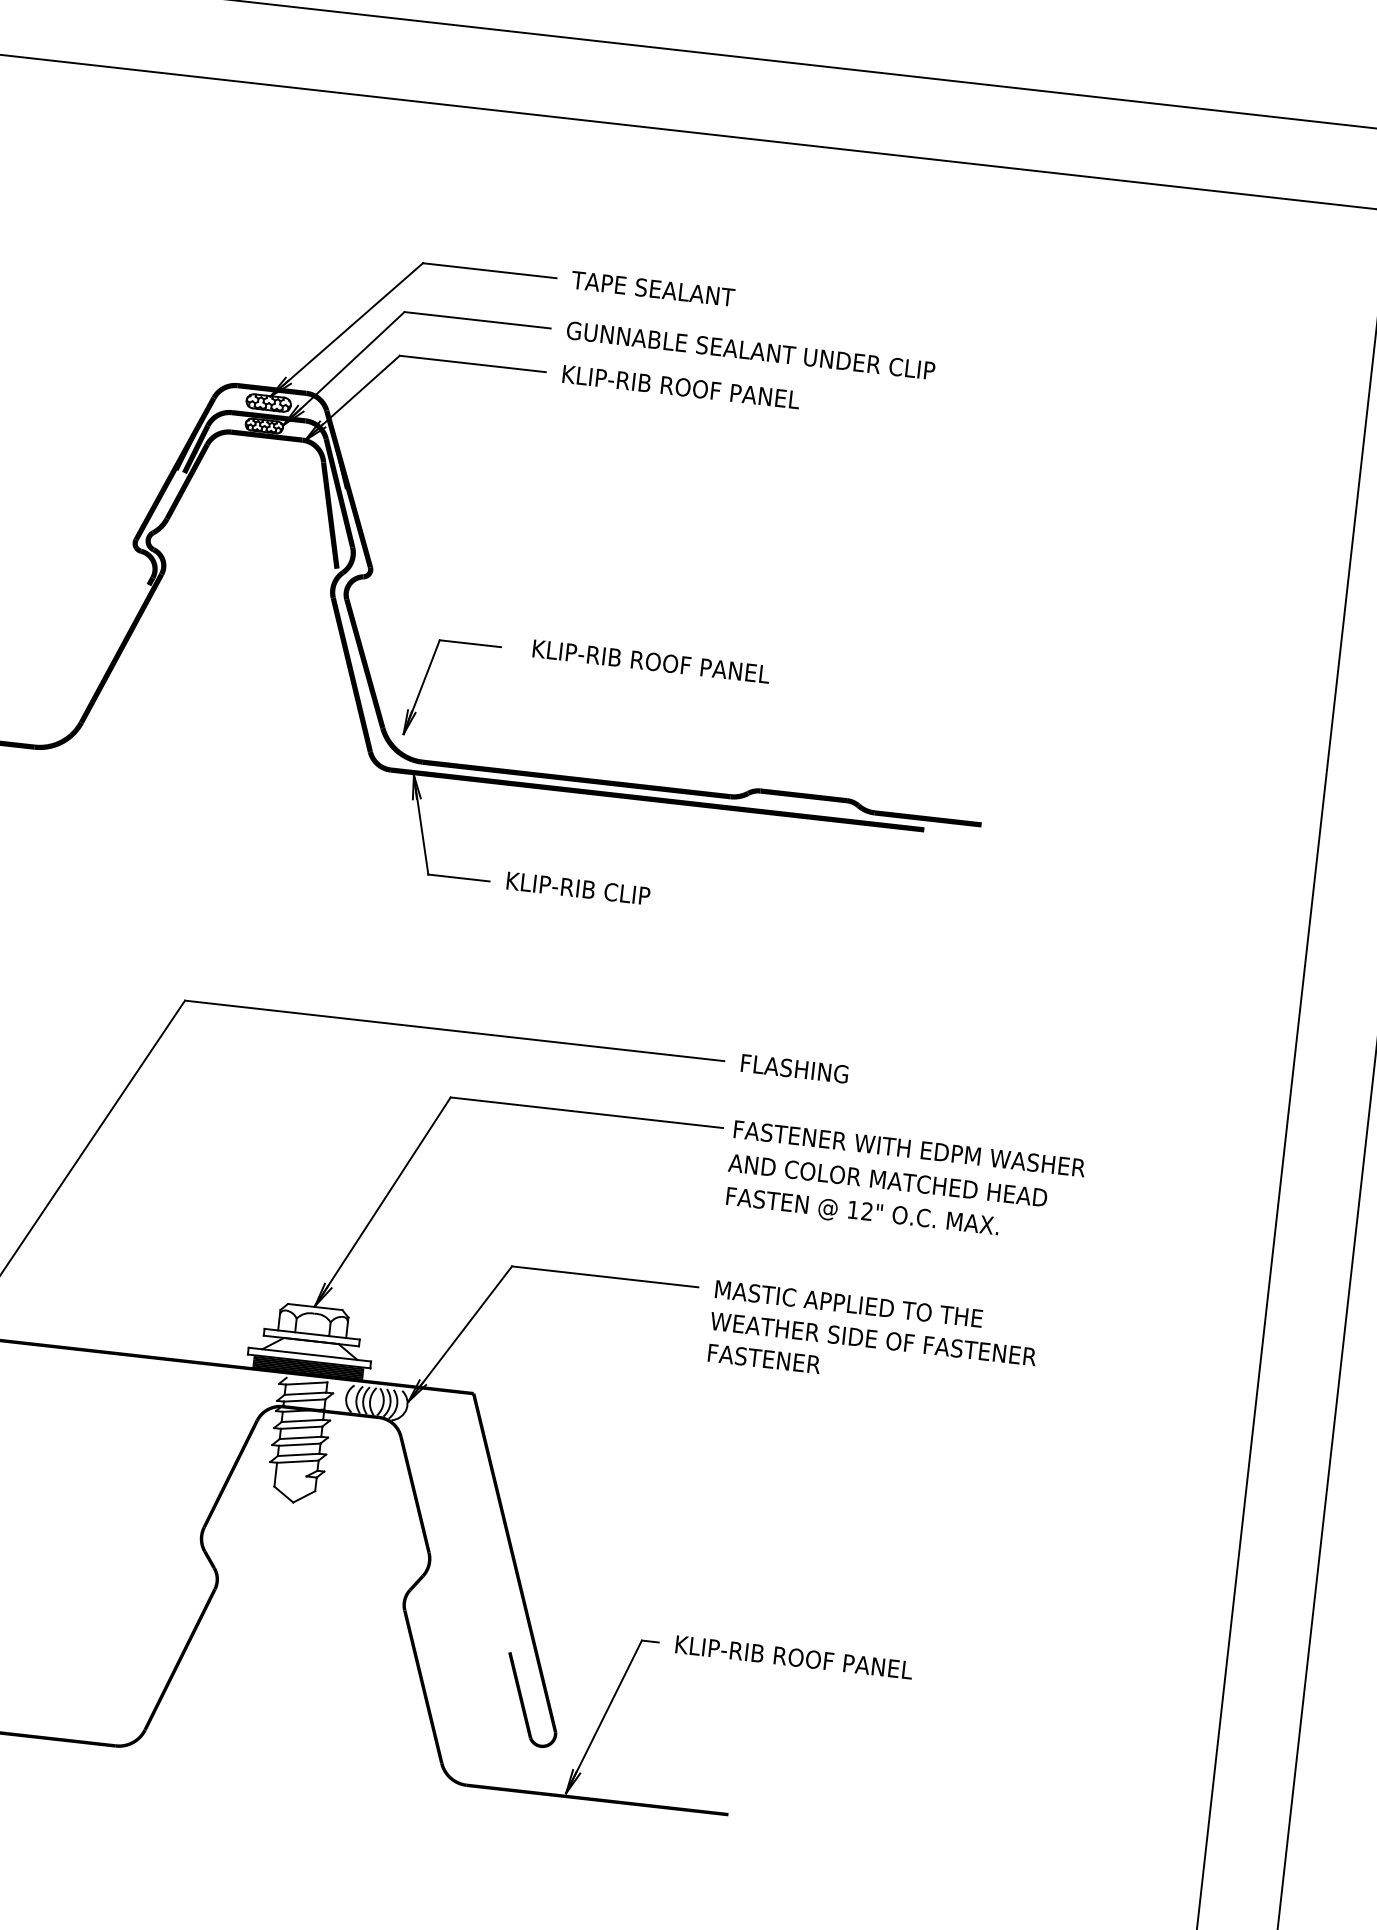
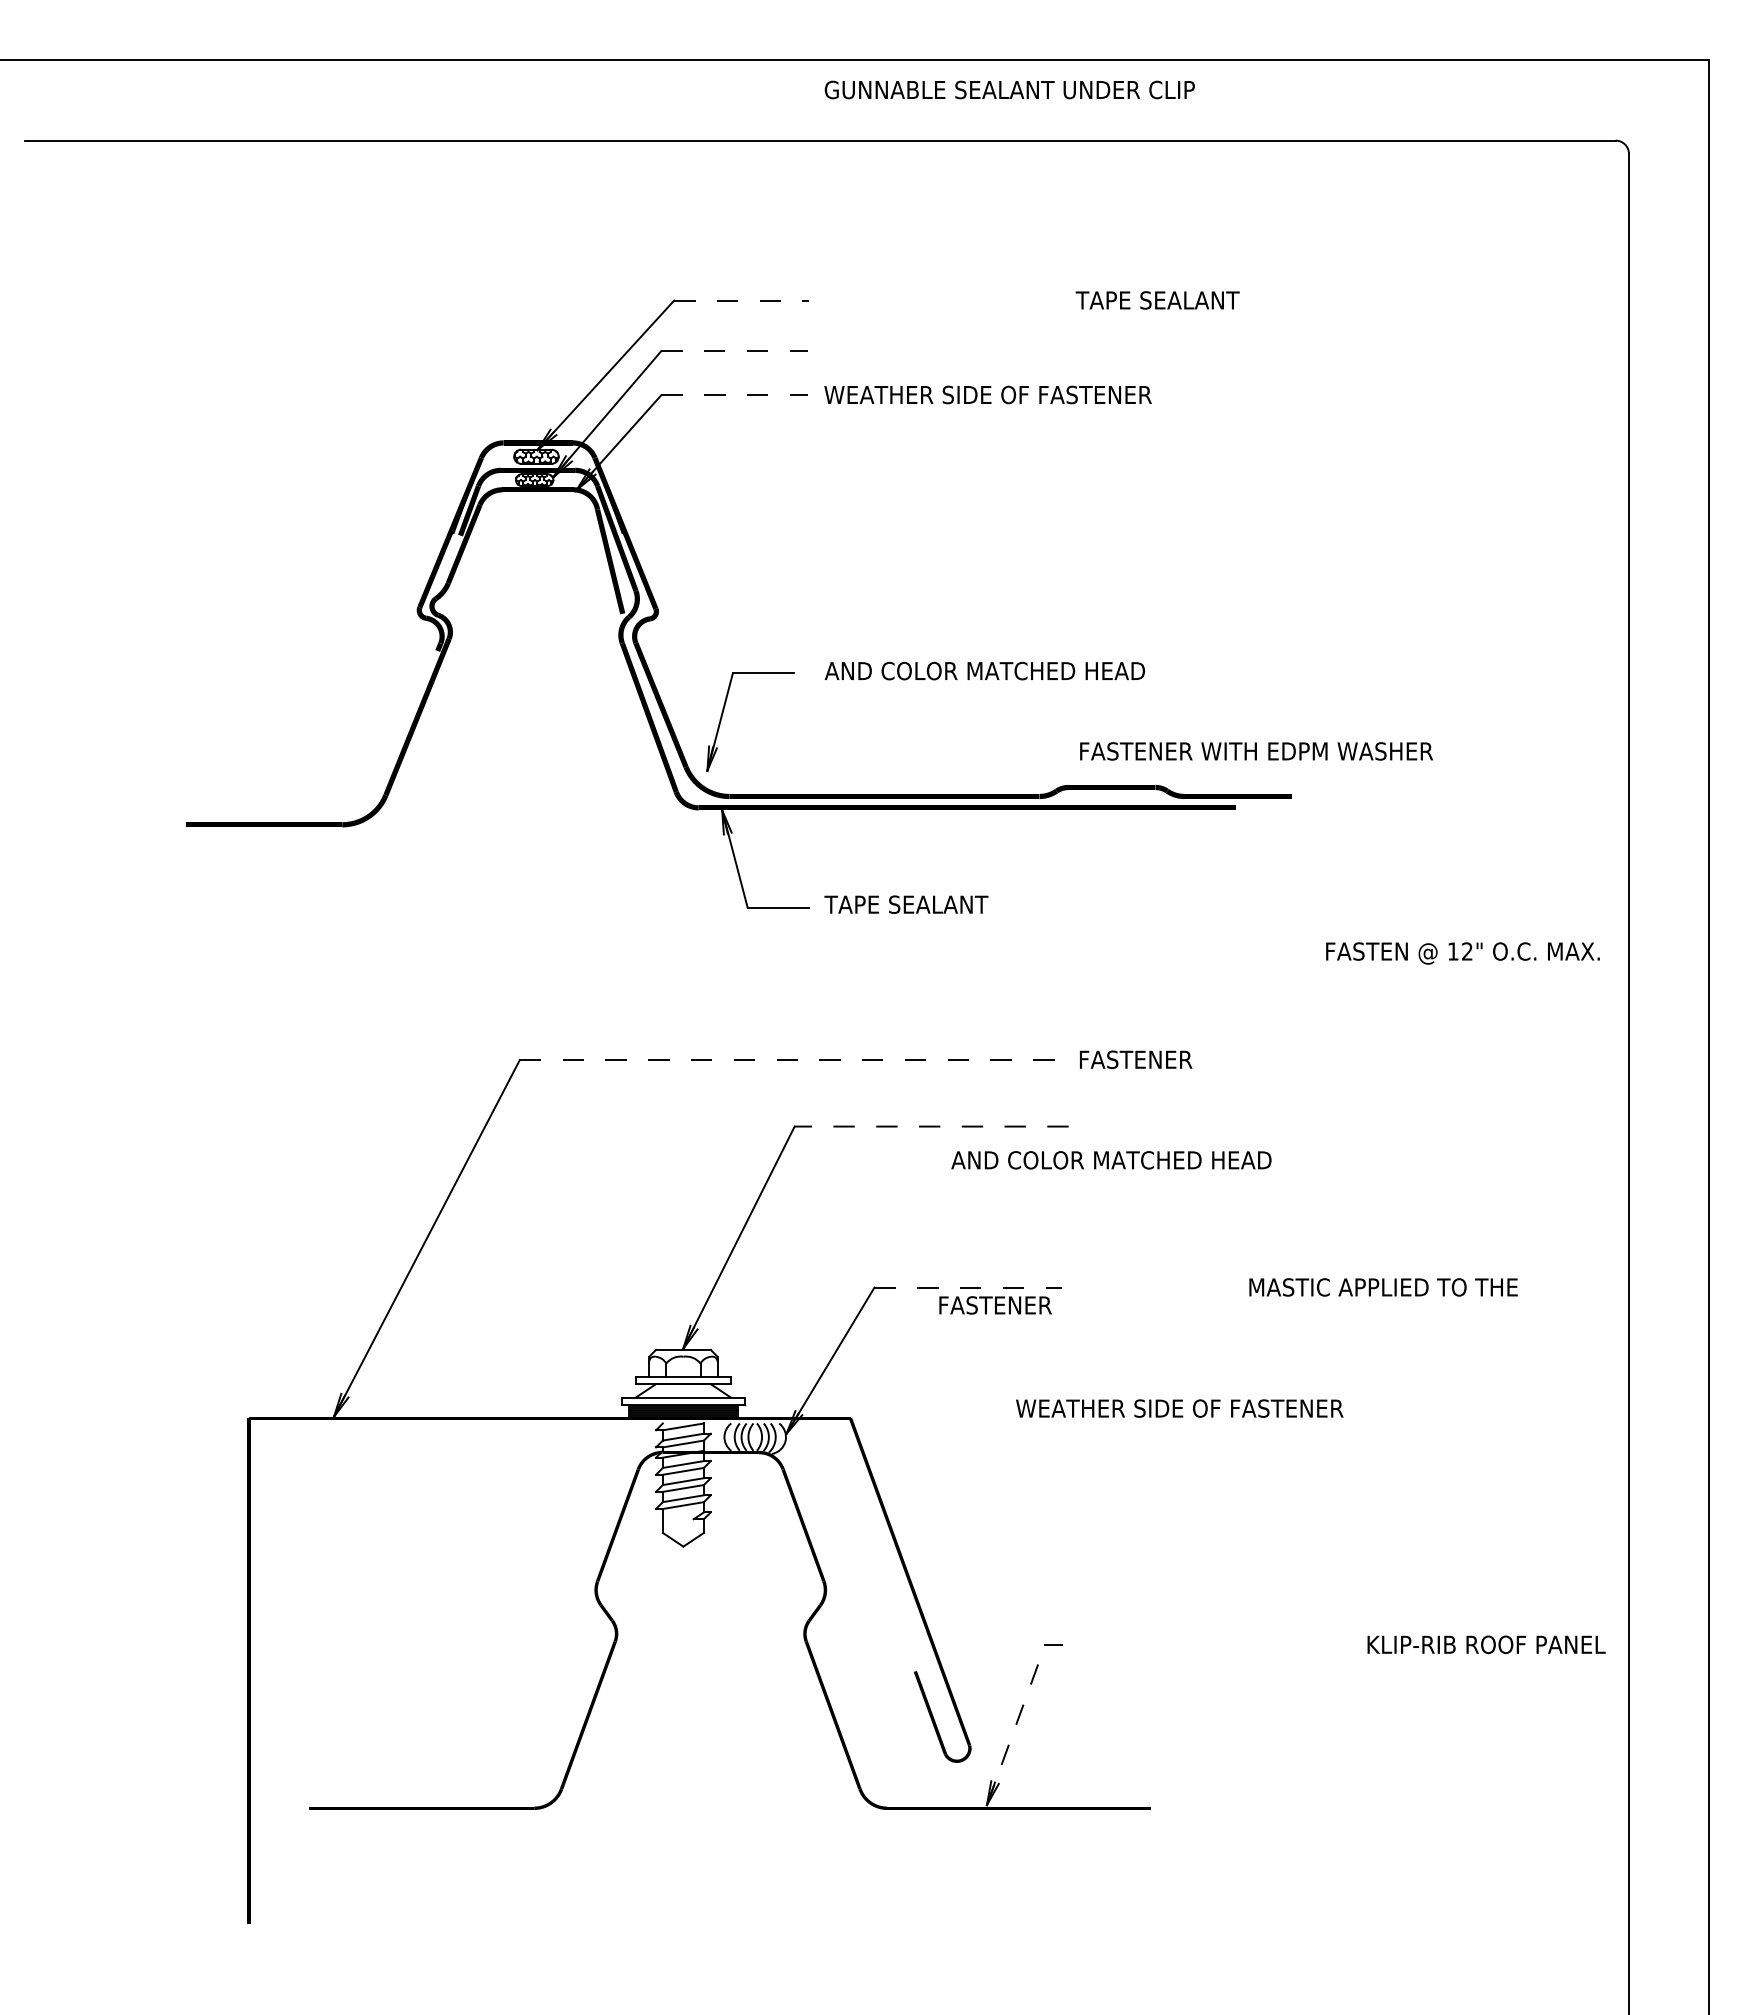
line: (489, 270) -> (741, 300), solid -> dashed
text: (652, 288) -> (1157, 300), moved
line: (477, 320) -> (734, 351), solid -> dashed
text: (750, 350) -> (1009, 89), moved
line: (473, 364) -> (735, 395), solid -> dashed
text: (723, 391) -> (987, 394), KLIP-RIB ROOF PANEL -> WEATHER SIDE OF FASTENER
text: (690, 665) -> (984, 670), KLIP-RIB ROOF PANEL -> AND COLOR MATCHED HEAD
text: (586, 889) -> (906, 904), KLIP-RIB CLIP -> TAPE SEALANT
line: (455, 1030) -> (791, 1059), solid -> dashed
text: (802, 1069) -> (1141, 1059), FLASHING -> FASTENER
line: (586, 1112) -> (931, 1126), solid -> dashed
text: (909, 1148) -> (1256, 751), moved
text: (887, 1180) -> (1111, 1160), moved
text: (862, 1212) -> (1462, 953), moved
line: (605, 1276) -> (968, 1287), solid -> dashed
text: (848, 1304) -> (1383, 1287), moved
text: (873, 1339) -> (1179, 1408), moved
text: (764, 1358) -> (995, 1305), moved
text: (794, 1657) -> (1486, 1644), moved
line: (604, 1716) -> (1016, 1724), solid -> dashed

